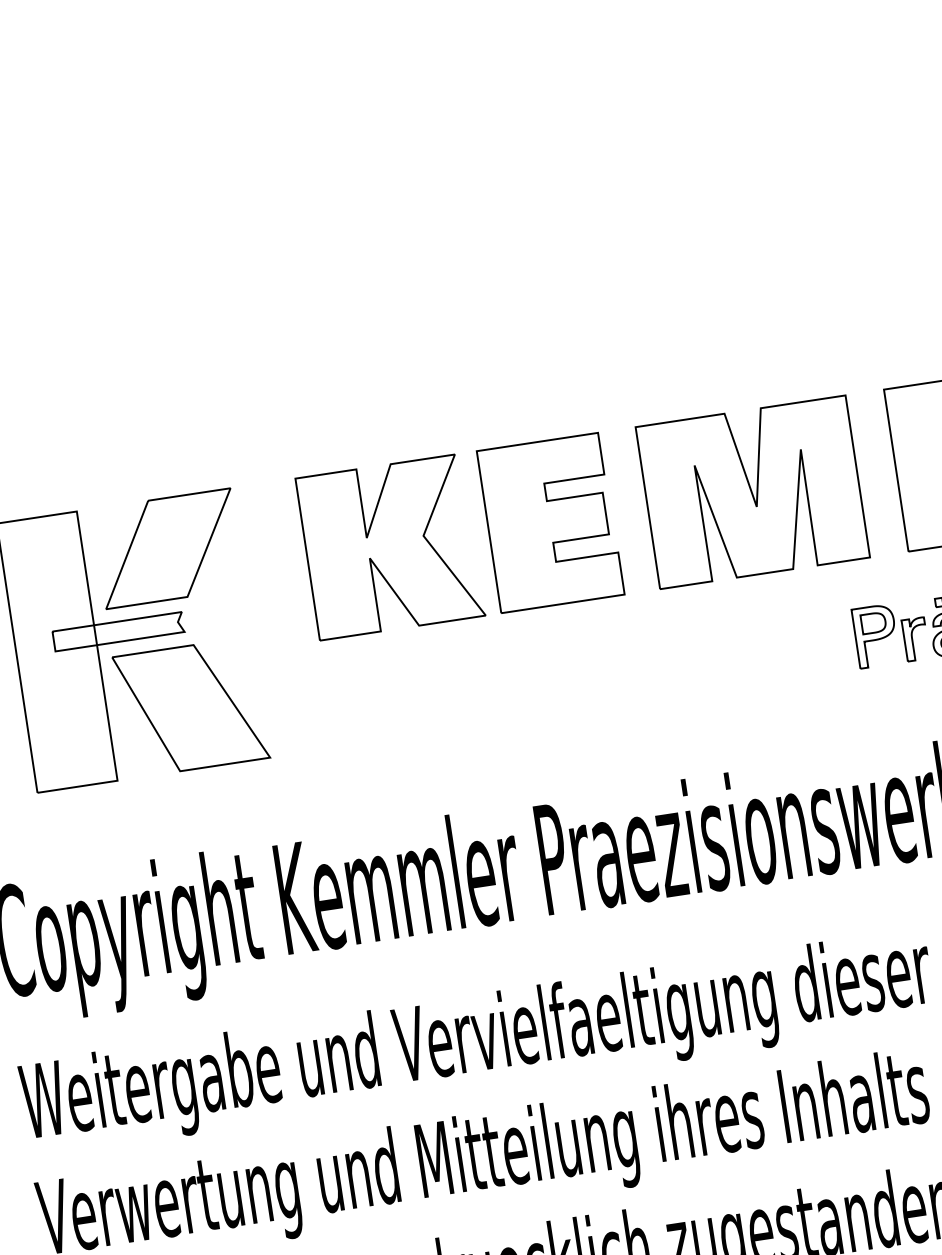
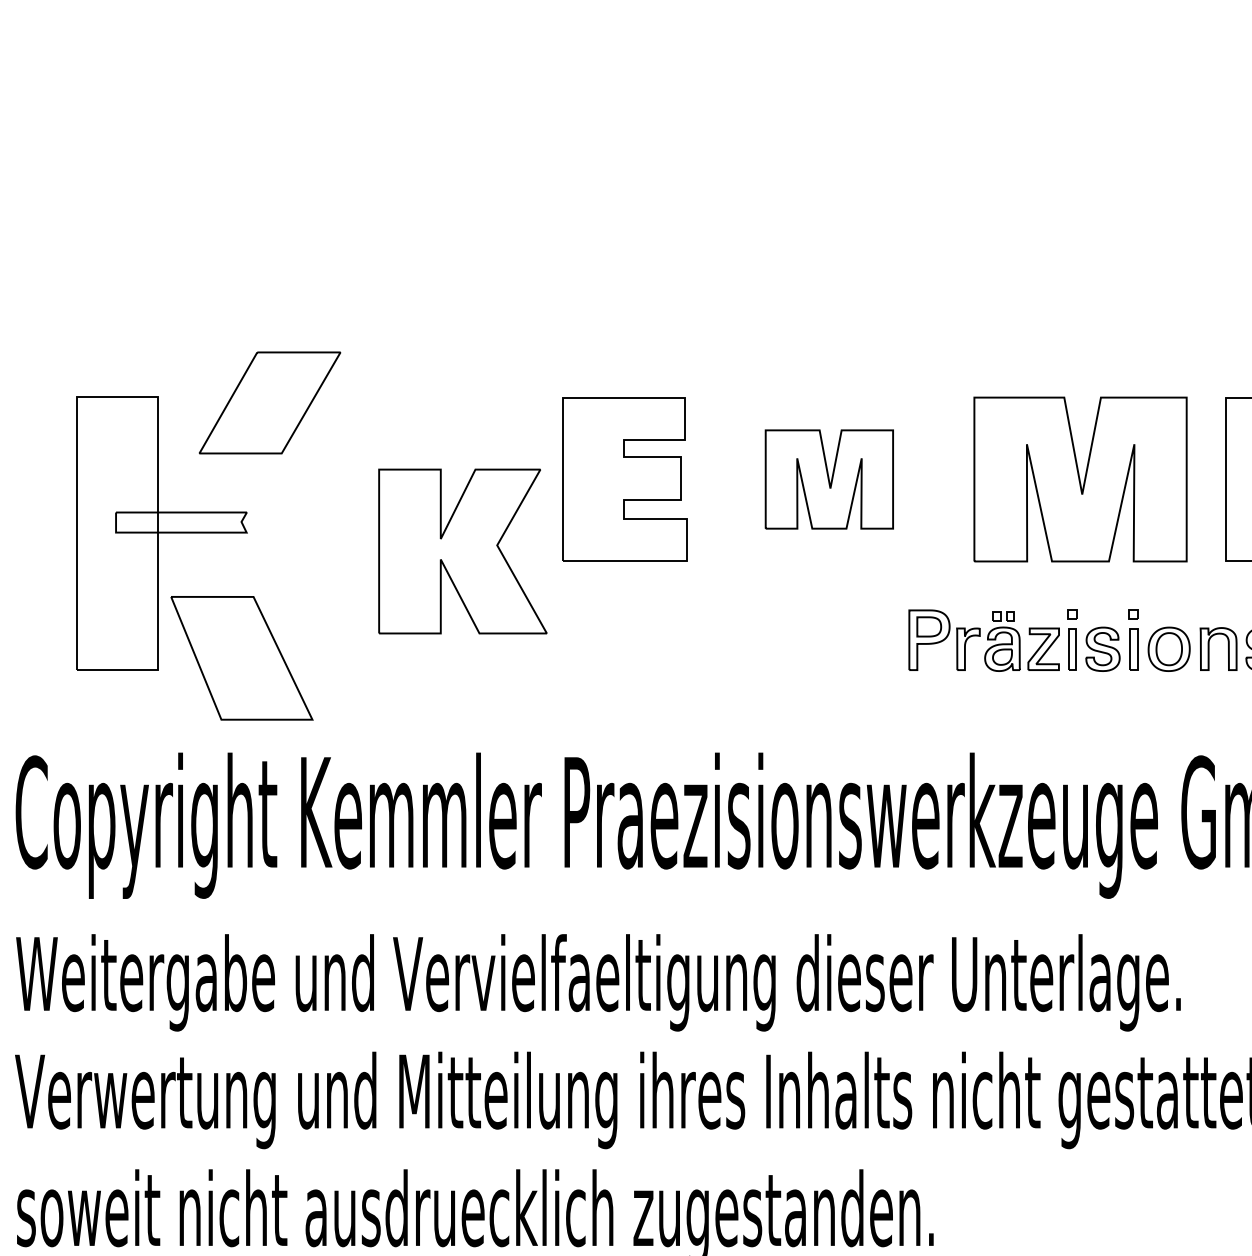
part: (752, 492) -> (829, 479), size x0.6
part: (390, 547) -> (462, 551), moved
part: (167, 548) -> (269, 402), moved
part: (190, 707) -> (241, 658), moved

